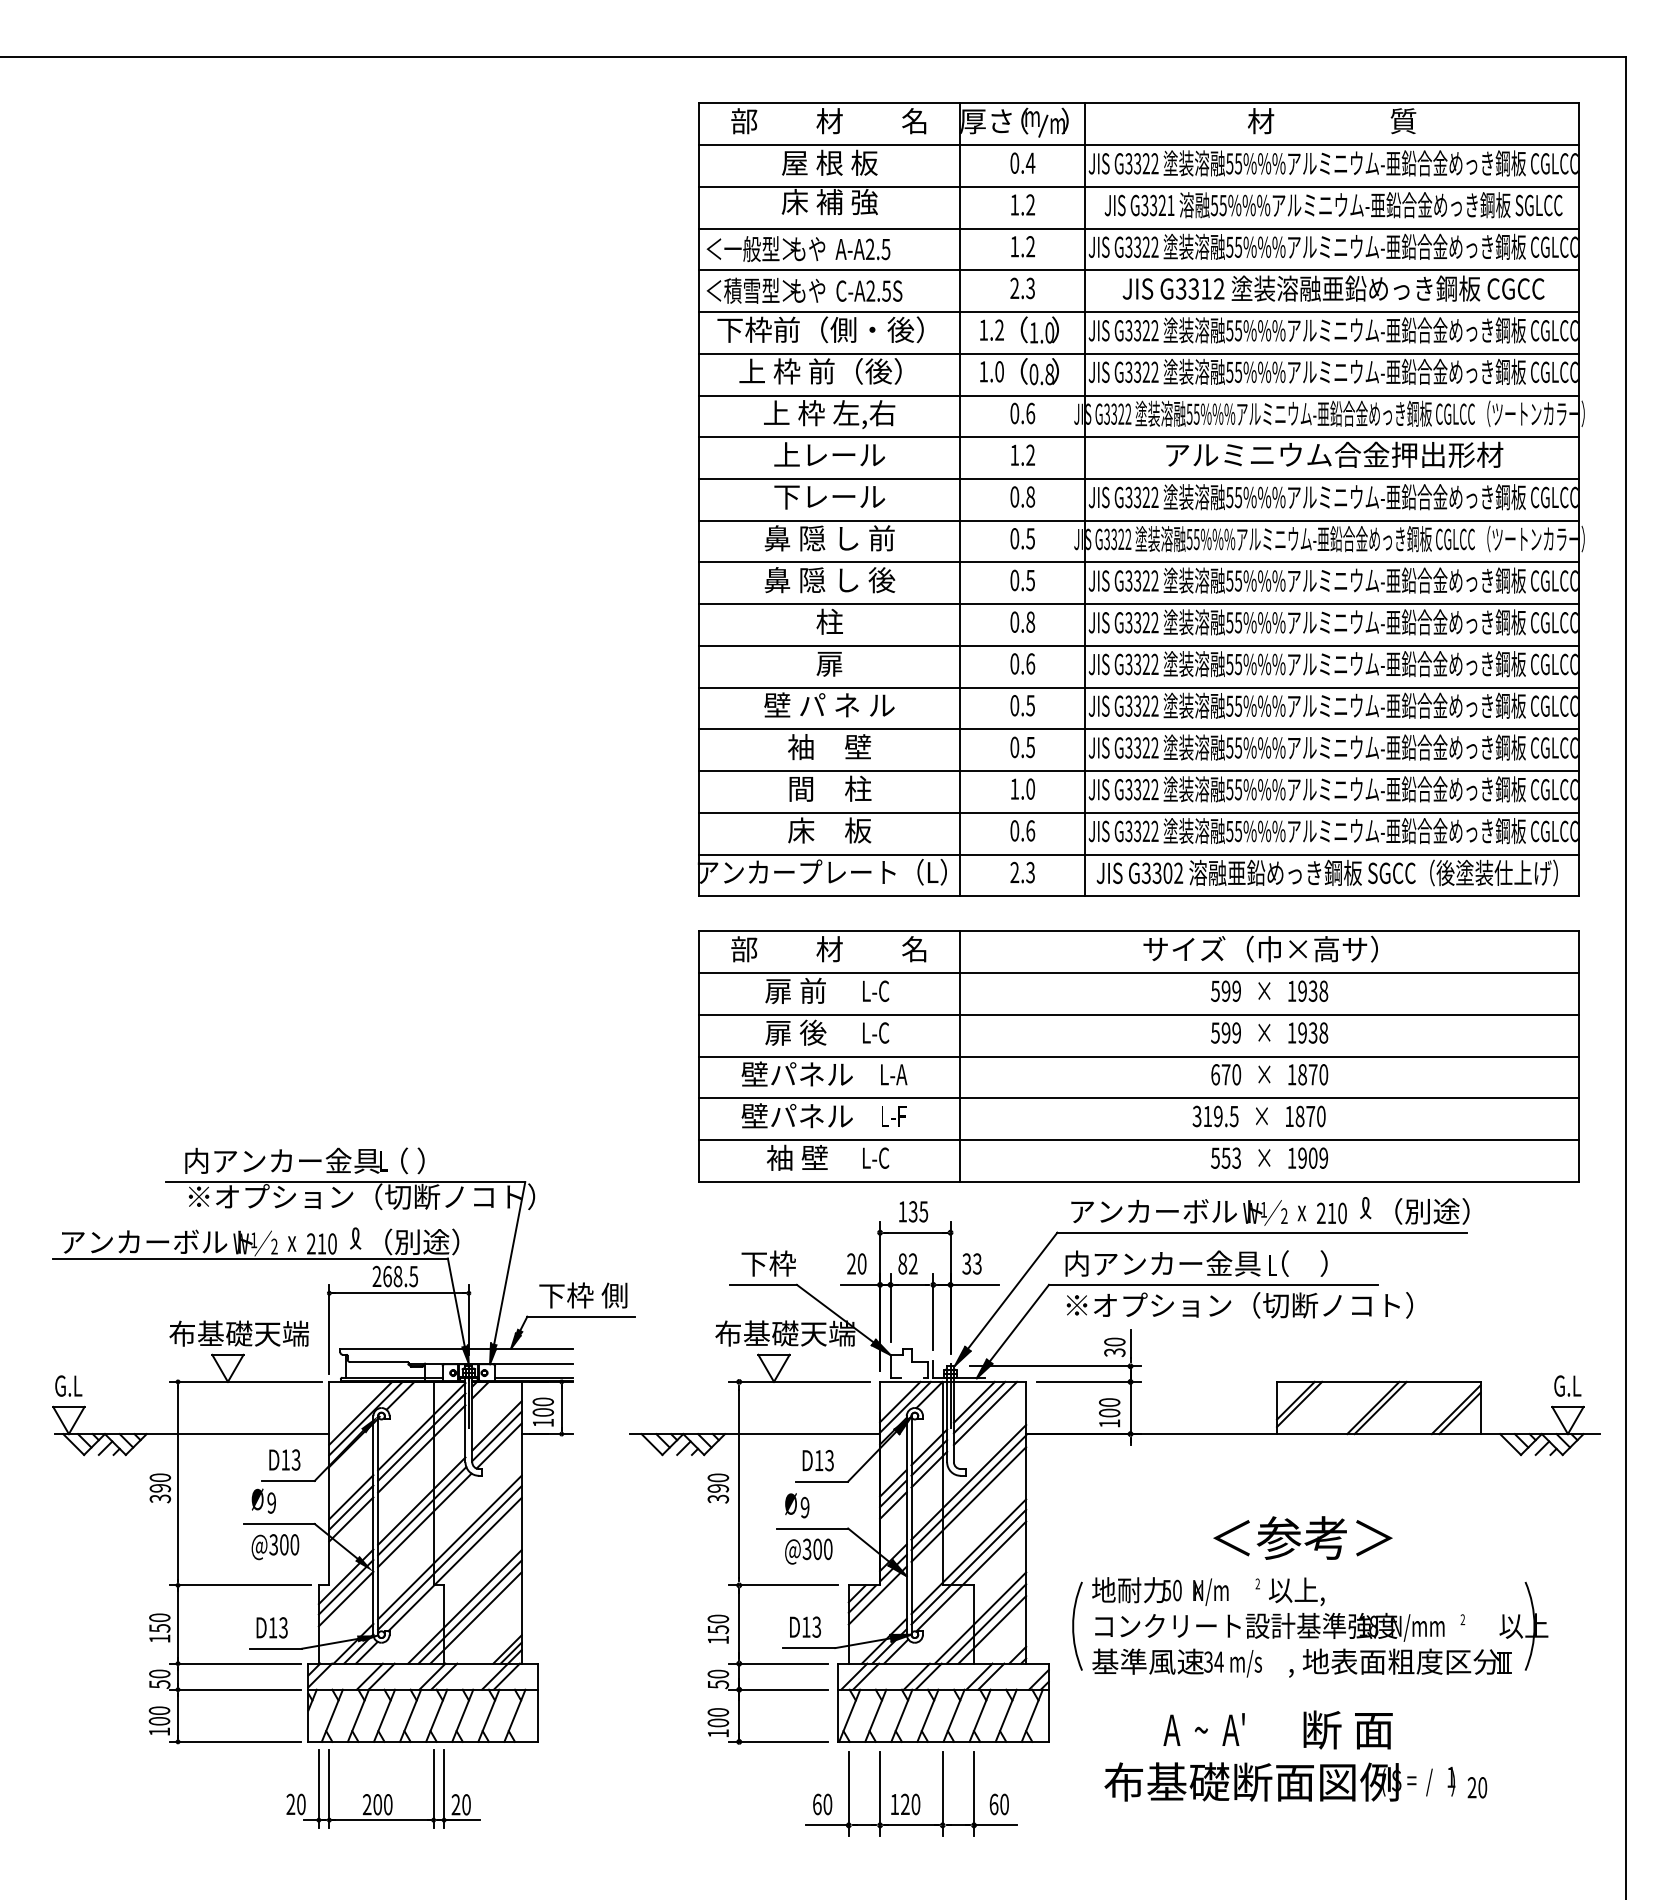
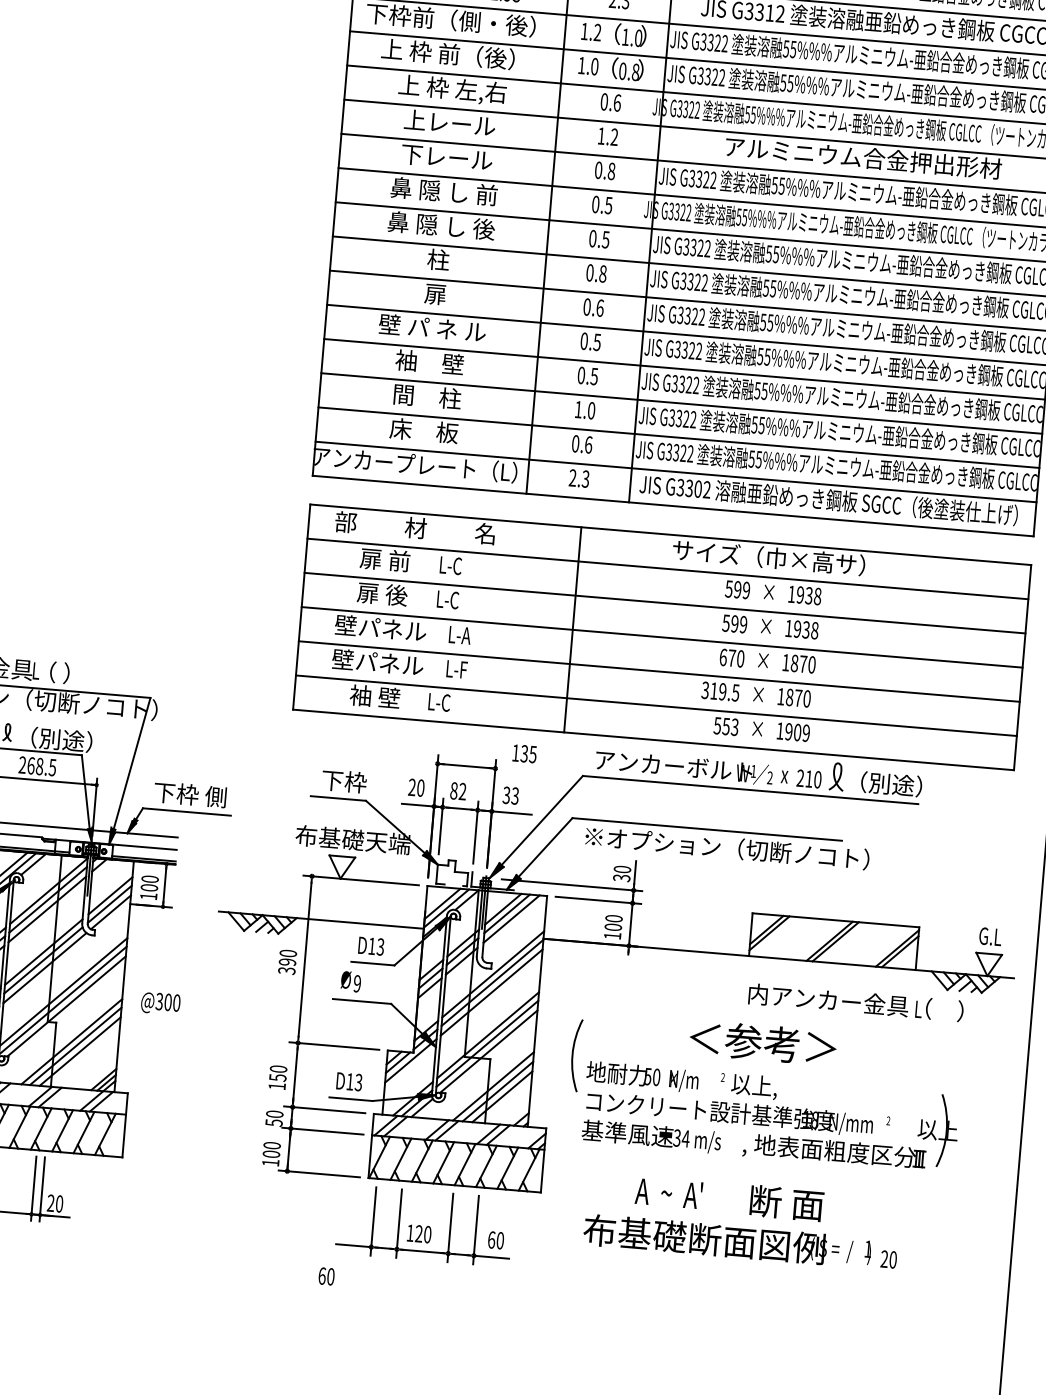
line: (960, 1056) -> (573, 629), moved
part: (1365, 1208) -> (837, 777), size x1.6
text: (913, 1211) -> (524, 753), moved
text: (1196, 1263) -> (856, 1002), moved
text: (808, 1551) -> (160, 1003), moved
arc: (1074, 1625) -> (573, 1054), moved
text: (822, 1804) -> (326, 1276), moved

